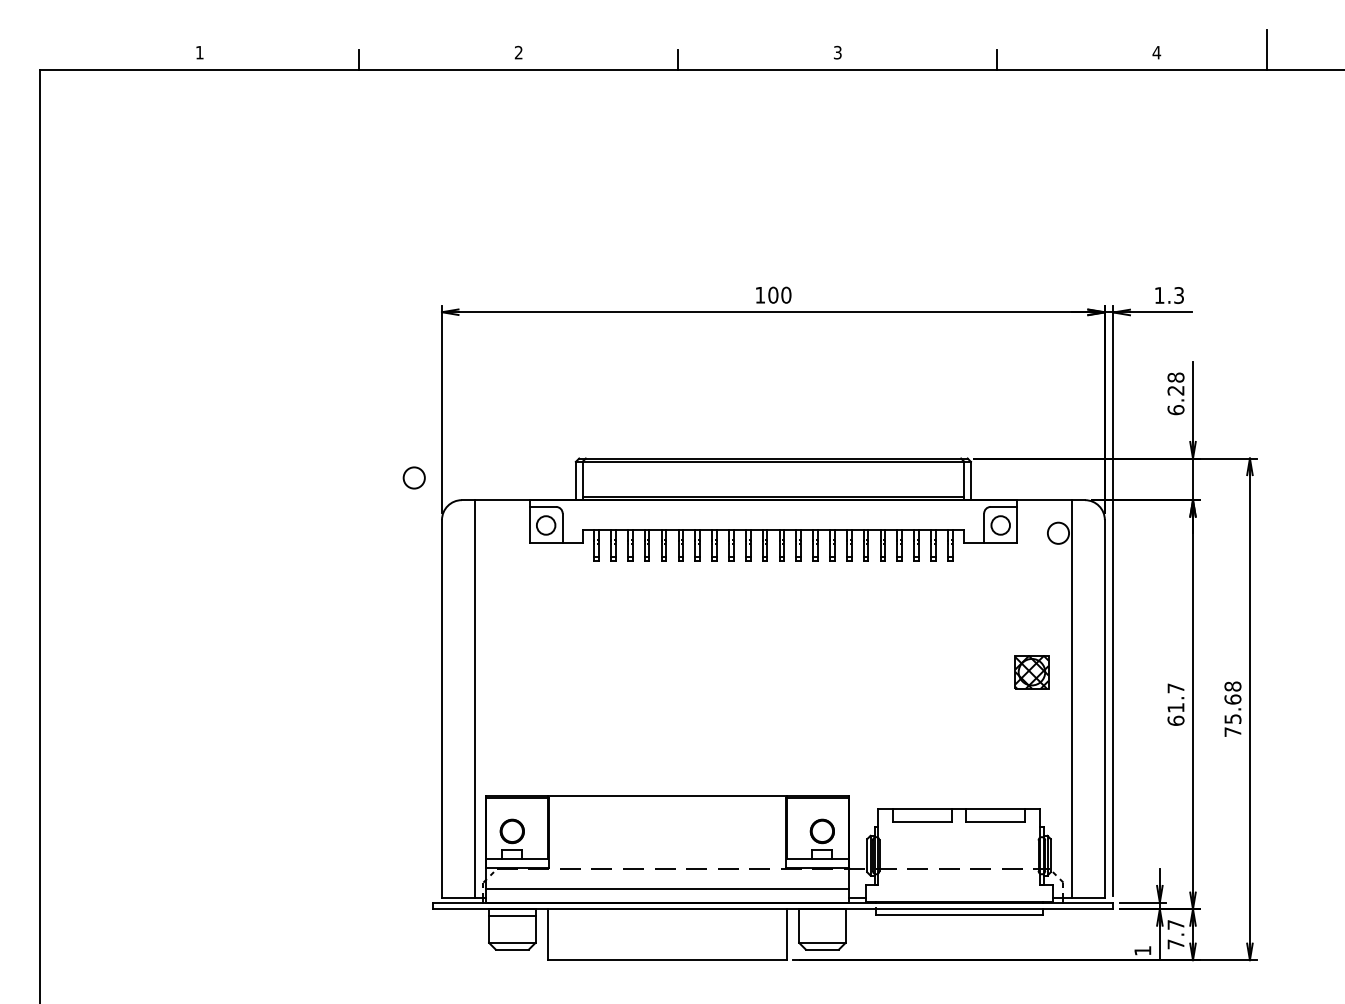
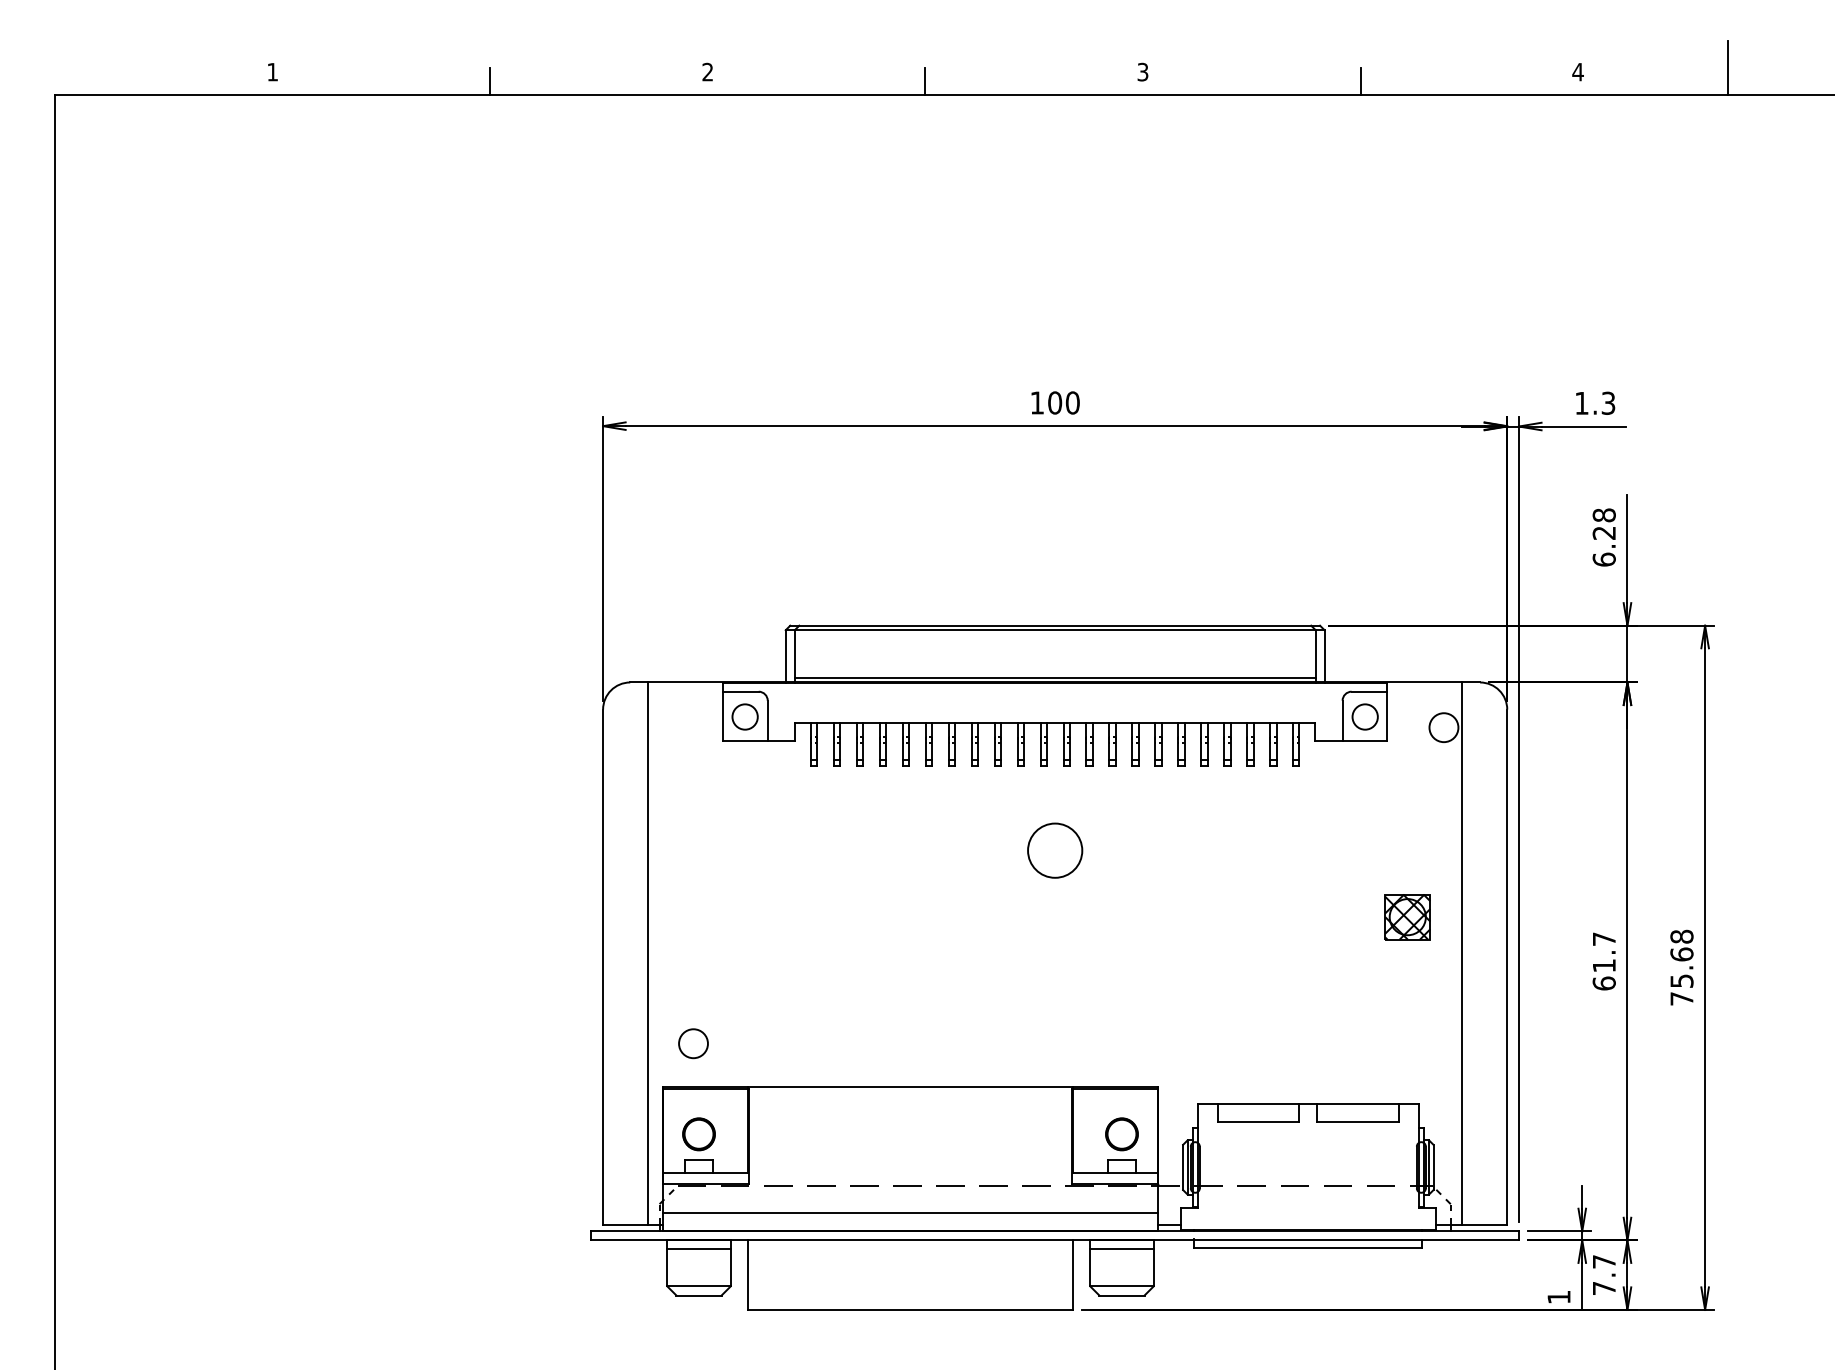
circle: (413, 477) -> (692, 1043), moved
circle: (773, 623) -> (1055, 850), added
line: (822, 915) -> (1122, 1249), added

